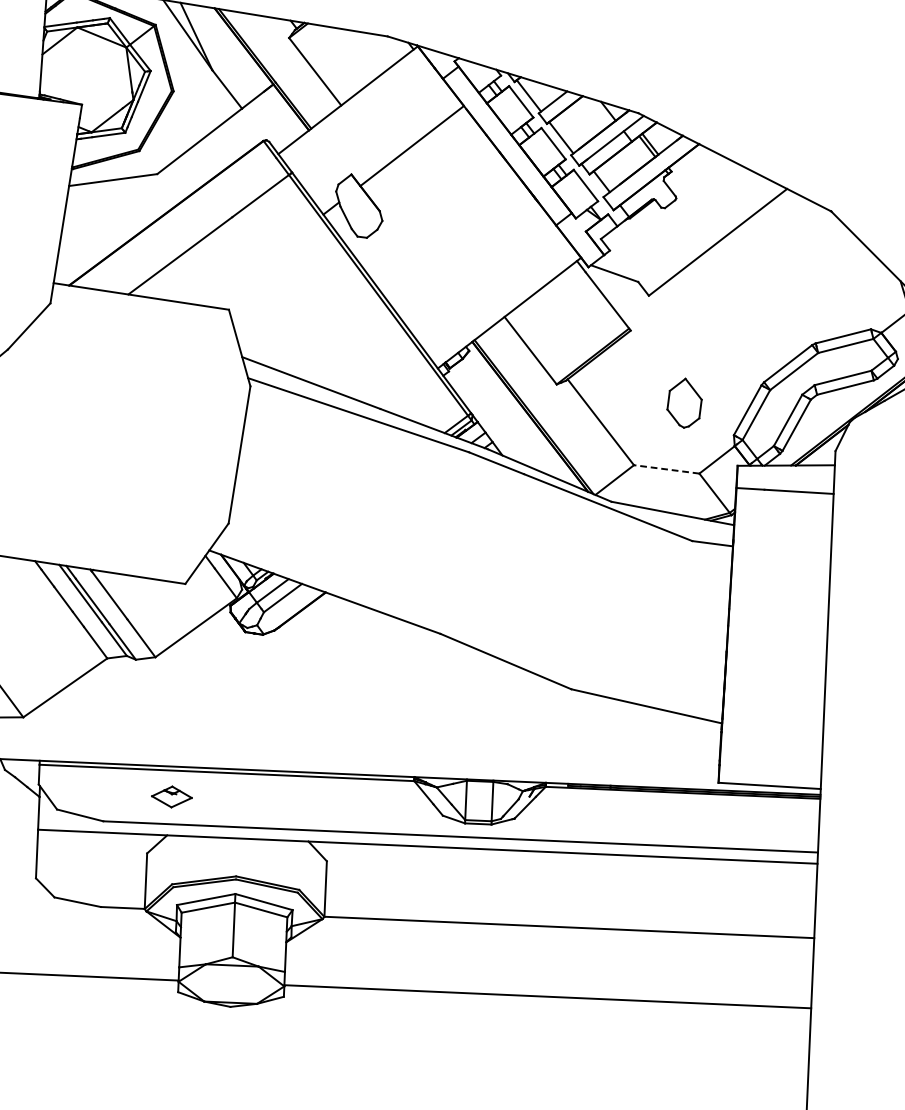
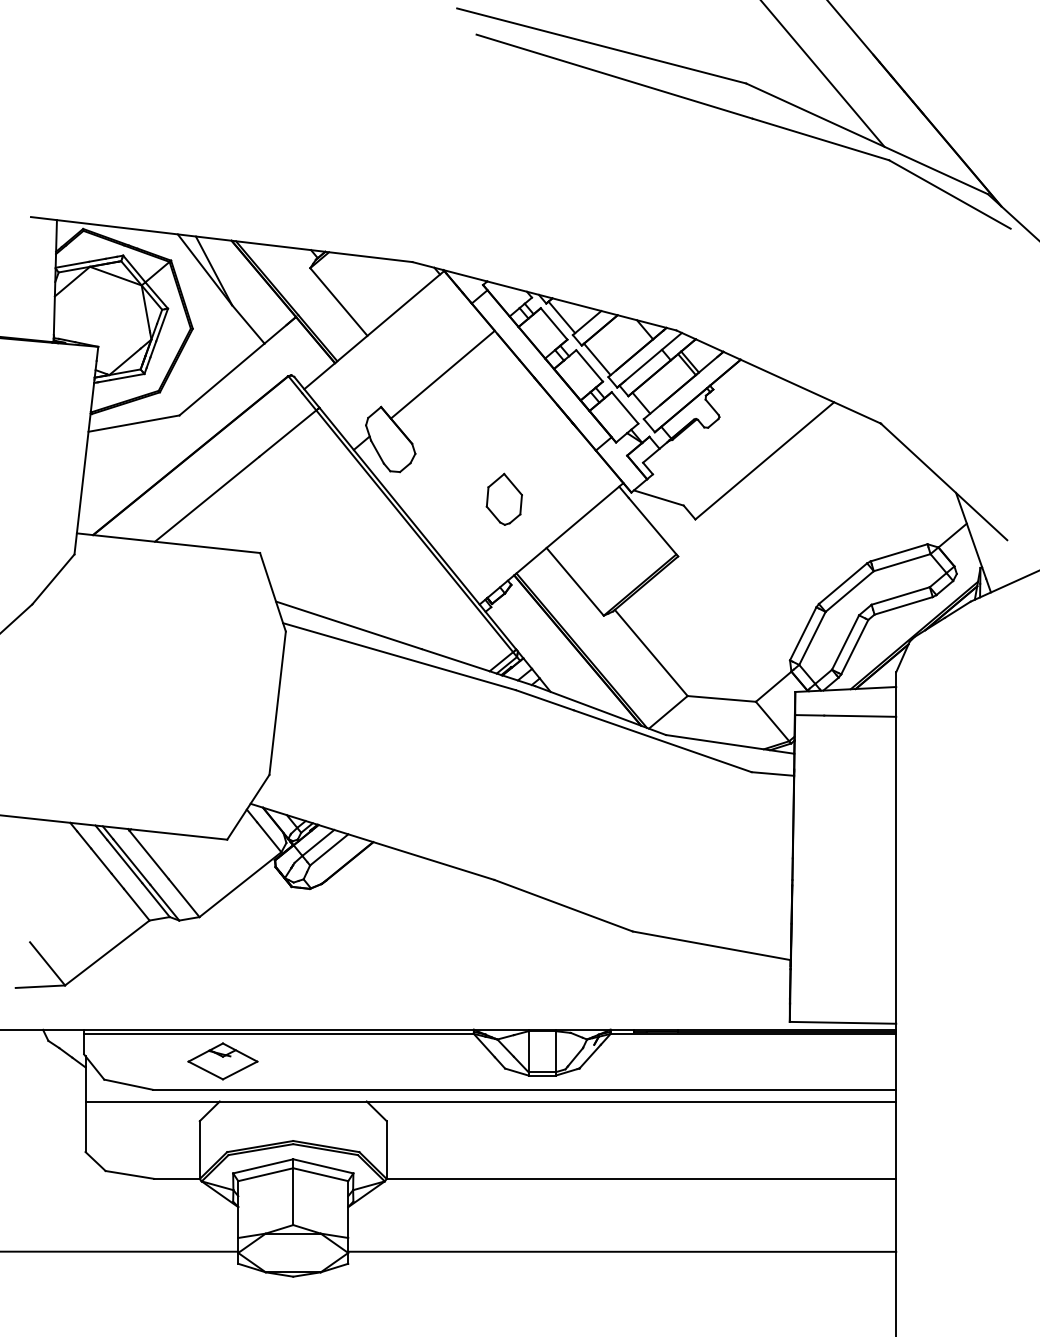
part: (683, 402) -> (503, 498), moved
line: (666, 468) -> (721, 698), dashed -> solid
part: (171, 797) -> (222, 1061), size x1.67

